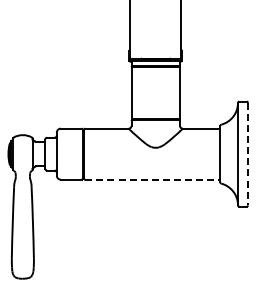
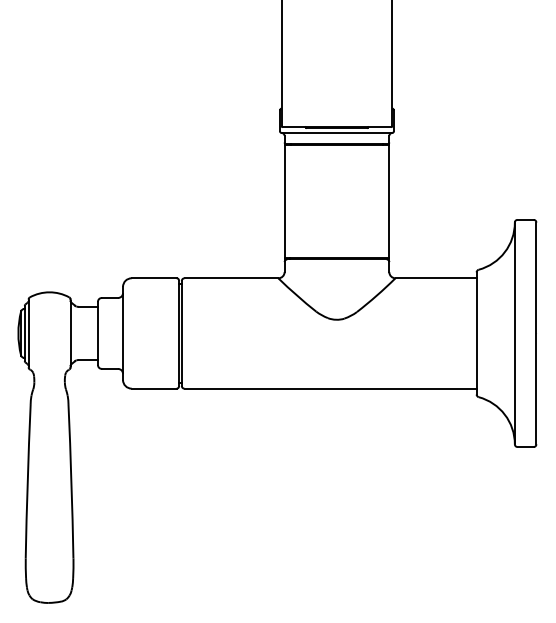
line: (247, 154) -> (535, 334), dashed -> solid
line: (152, 179) -> (329, 388), dashed -> solid

